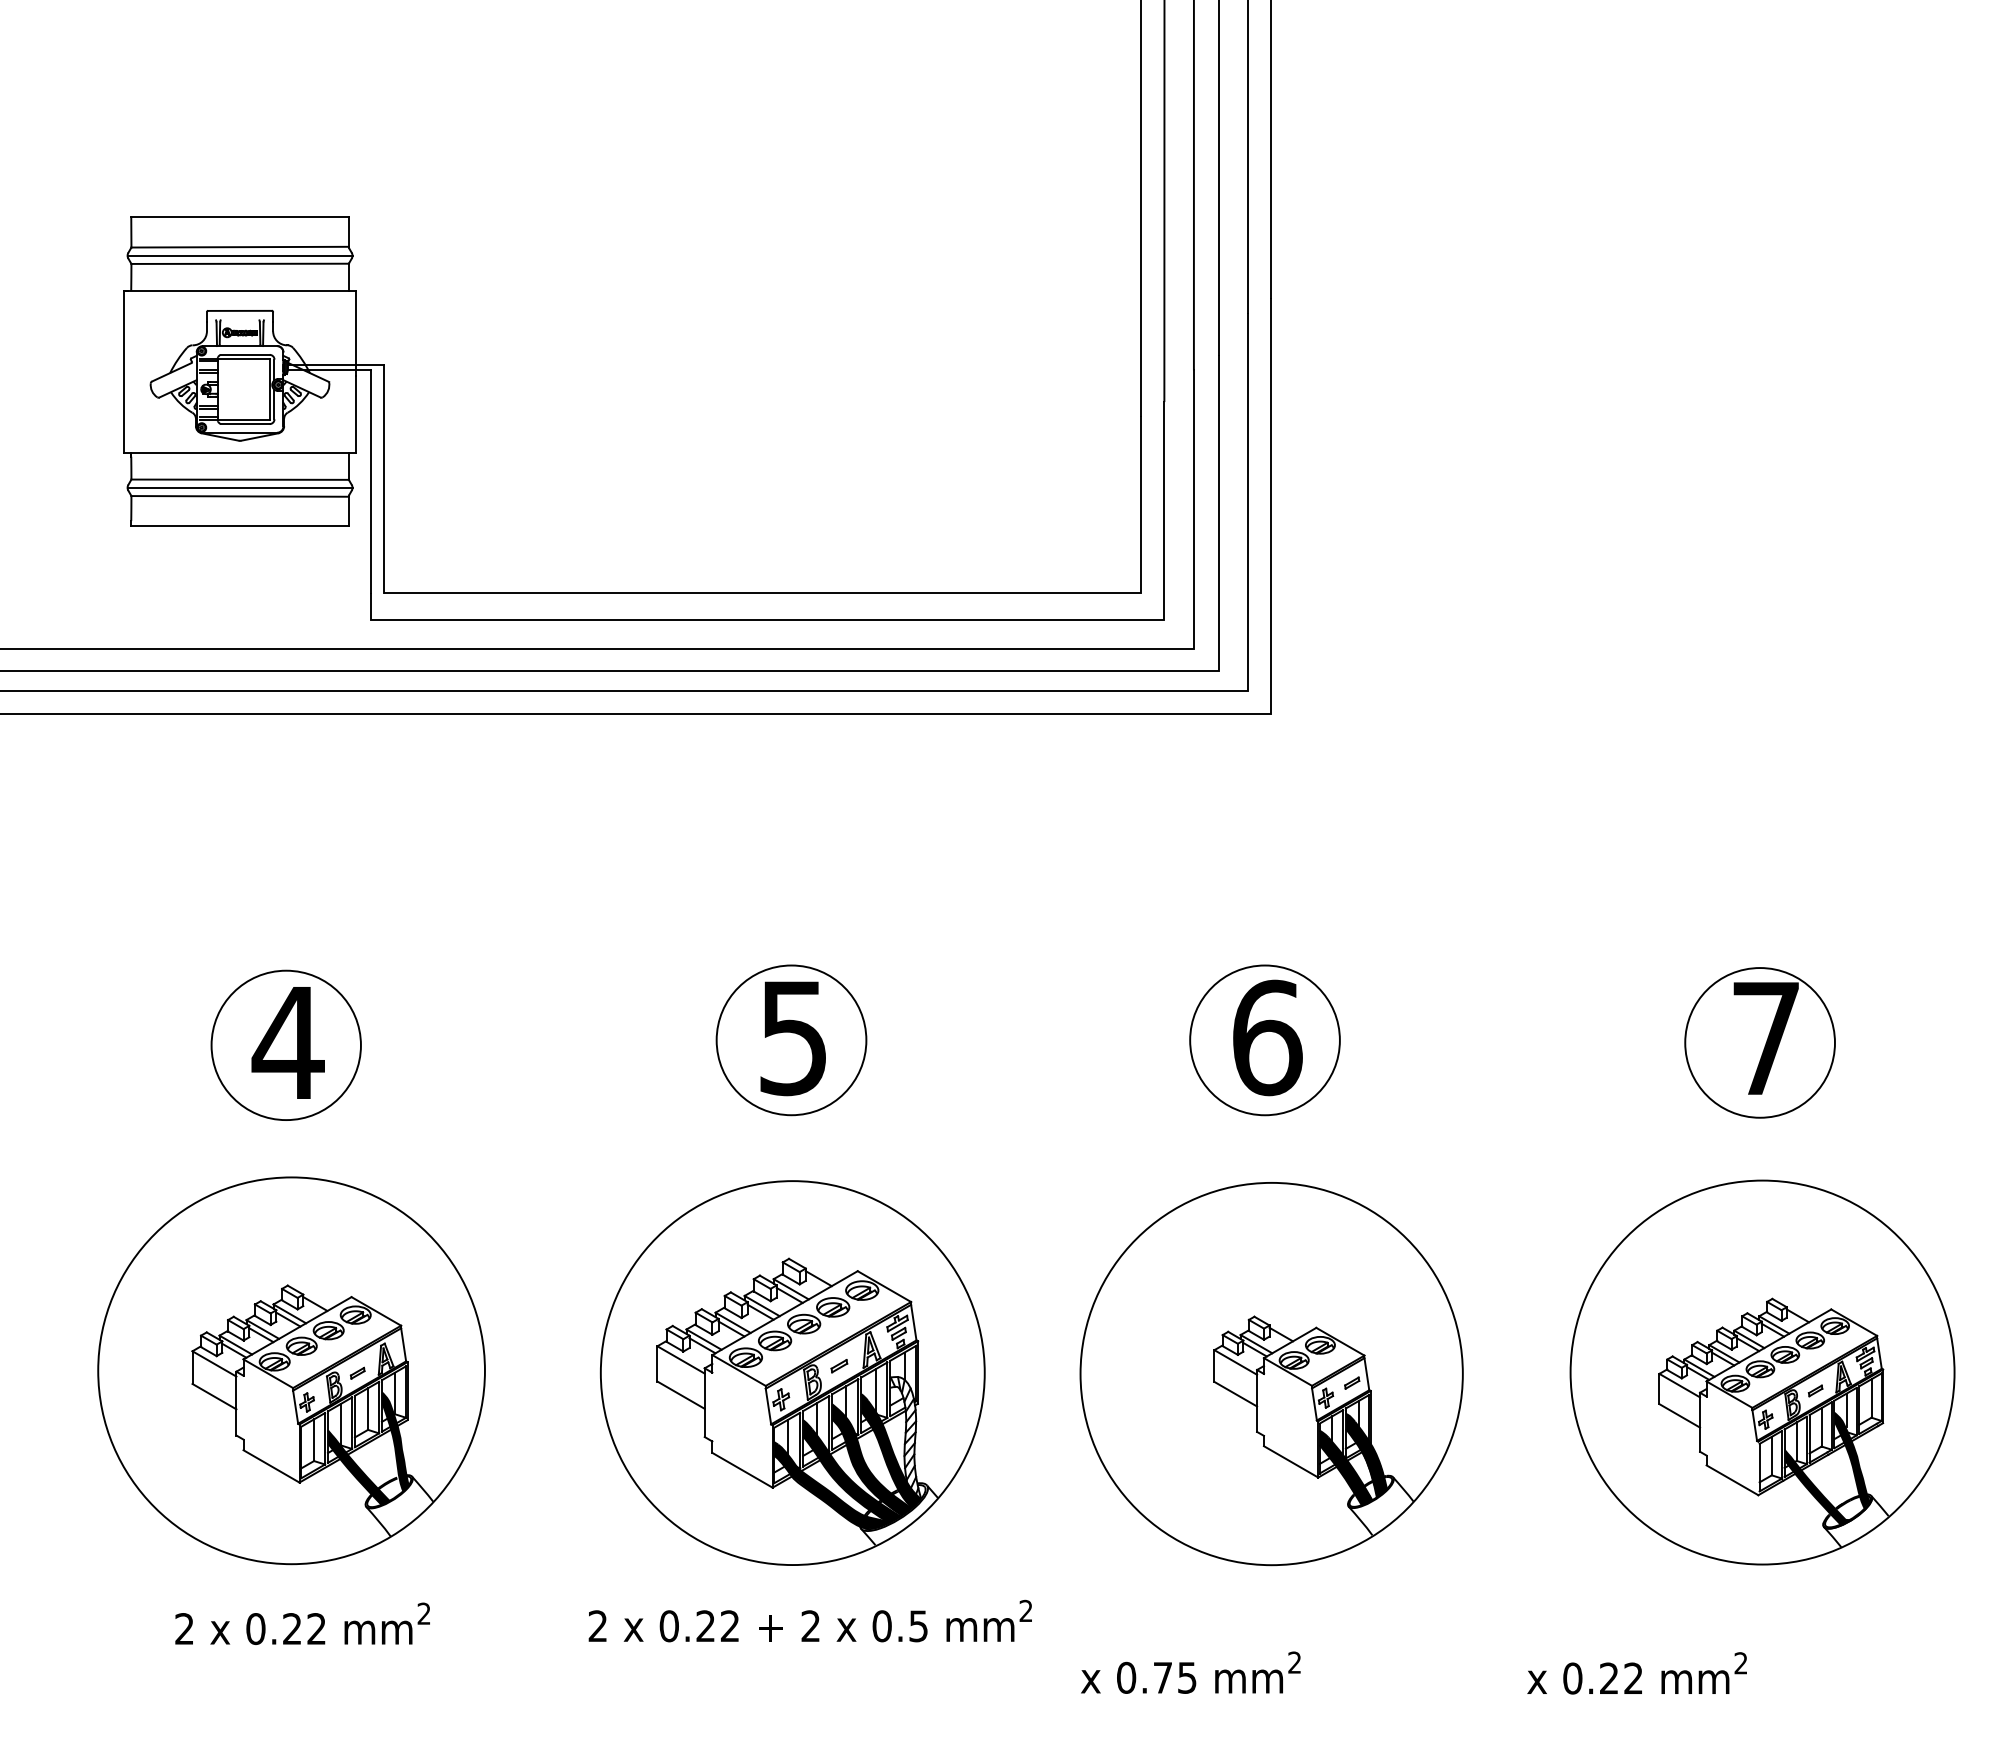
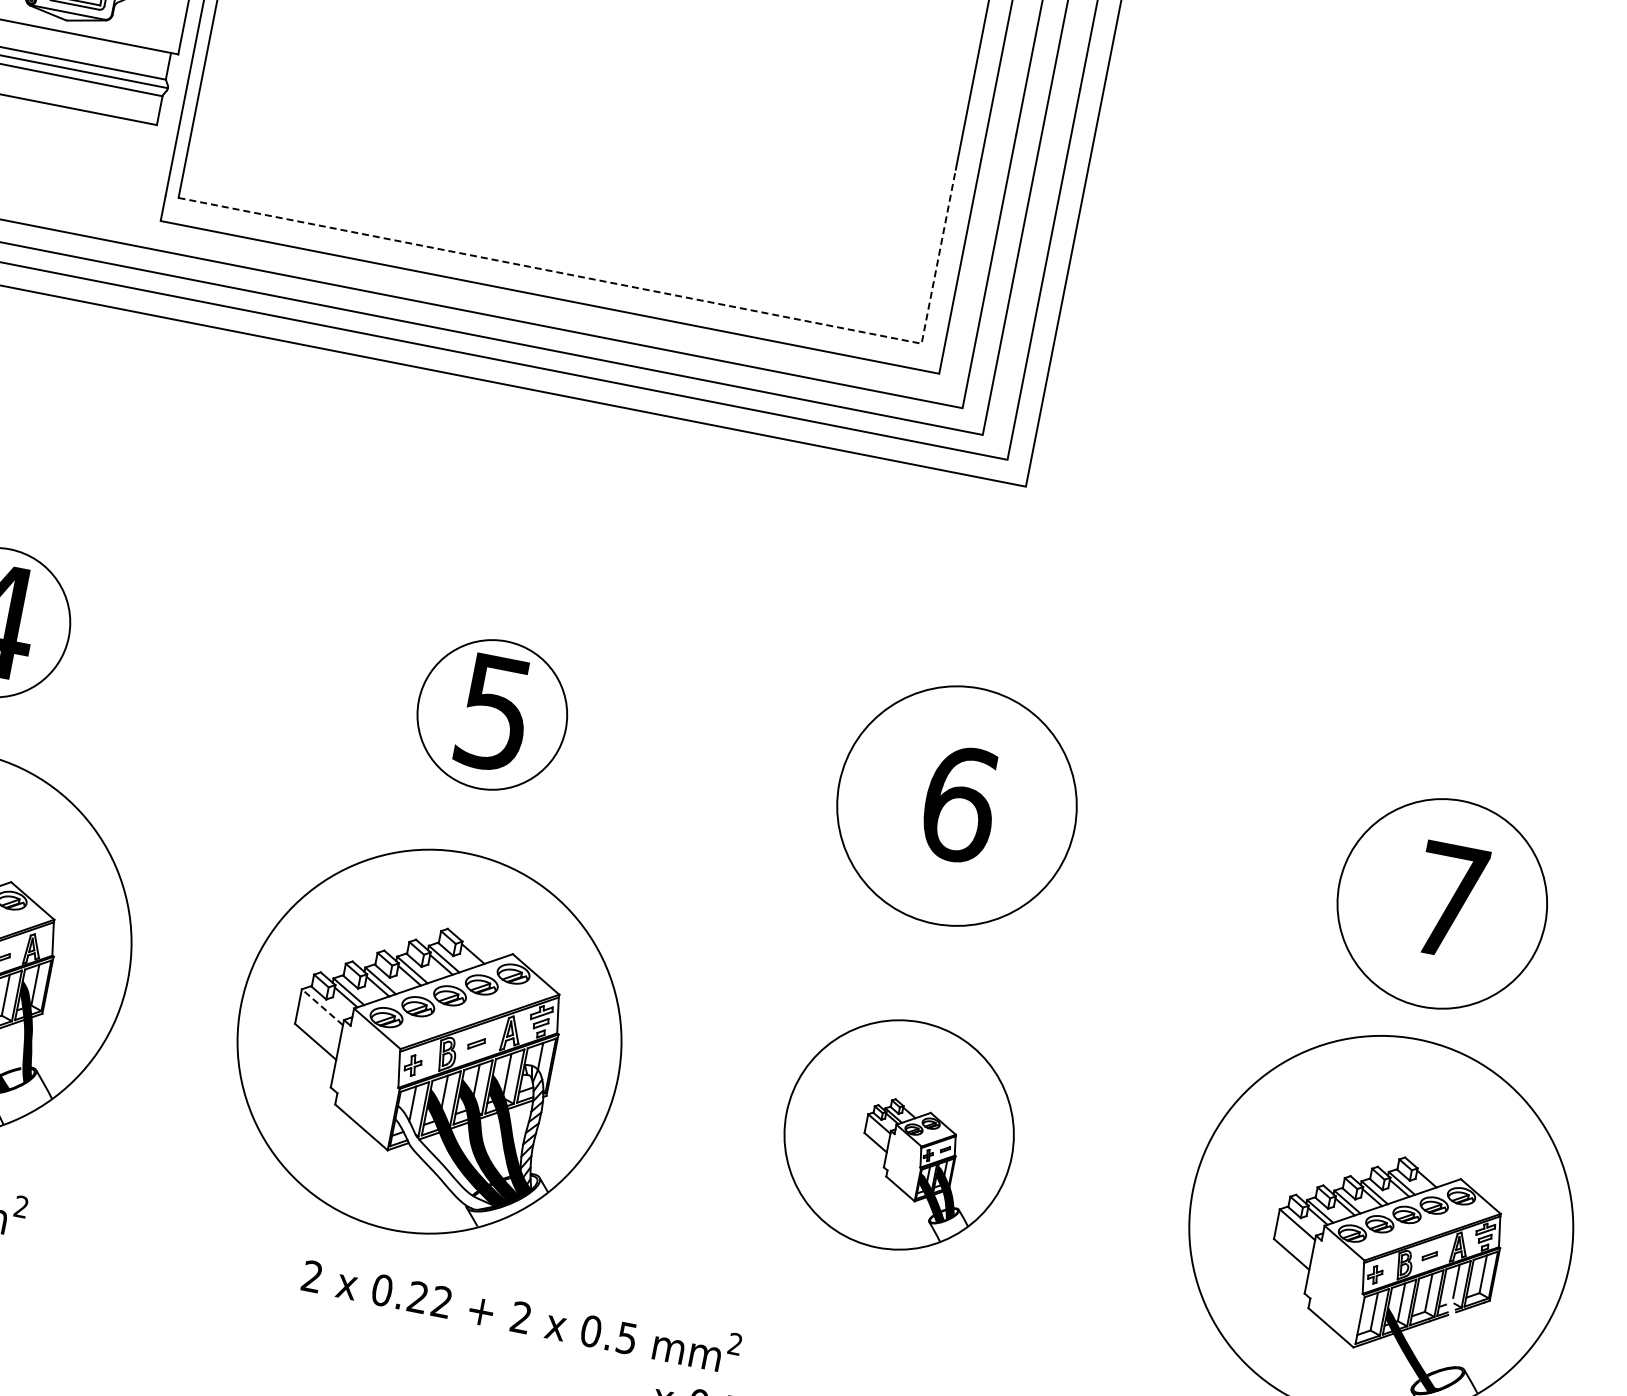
line: (852, 593) -> (638, 288), solid -> dashed
circle: (1264, 1040) -> (956, 806), size x1.6
circle: (1759, 1042) -> (1441, 903), size x1.4
line: (680, 1359) -> (321, 1006), solid -> dashed
part: (1271, 1374) -> (899, 1135), size x0.6
fill: (1852, 1460) -> (1452, 1331), removed
fill: (835, 1485) -> (449, 1160), removed
text: (809, 1620) -> (520, 1311), moved

